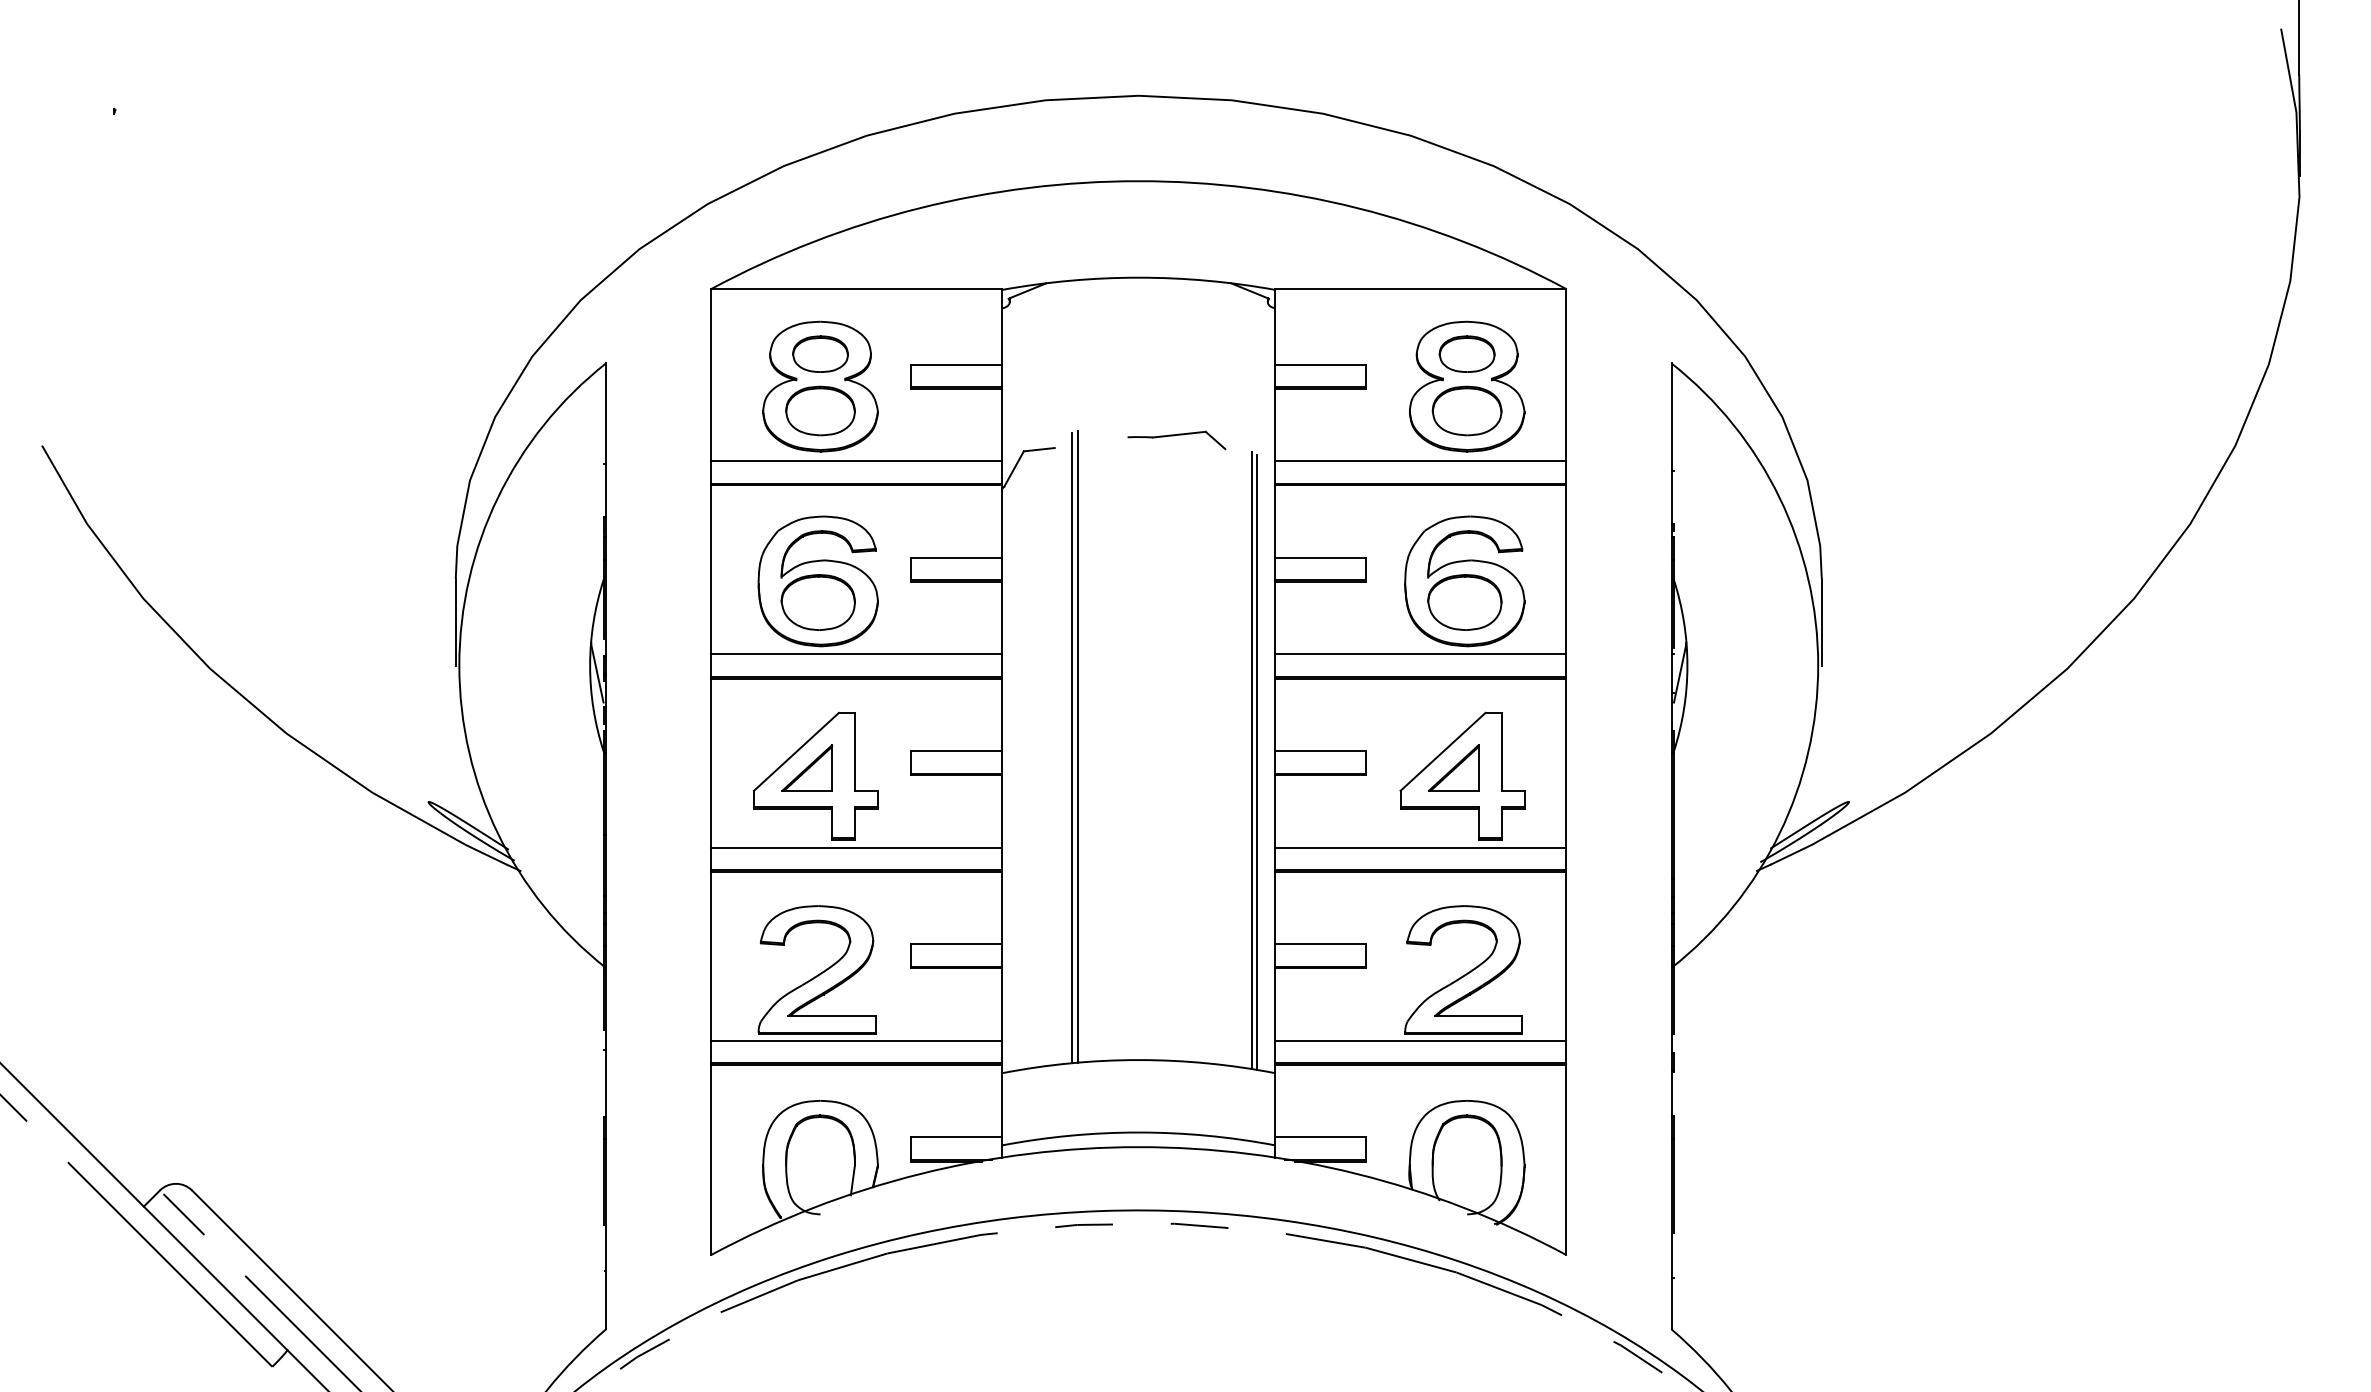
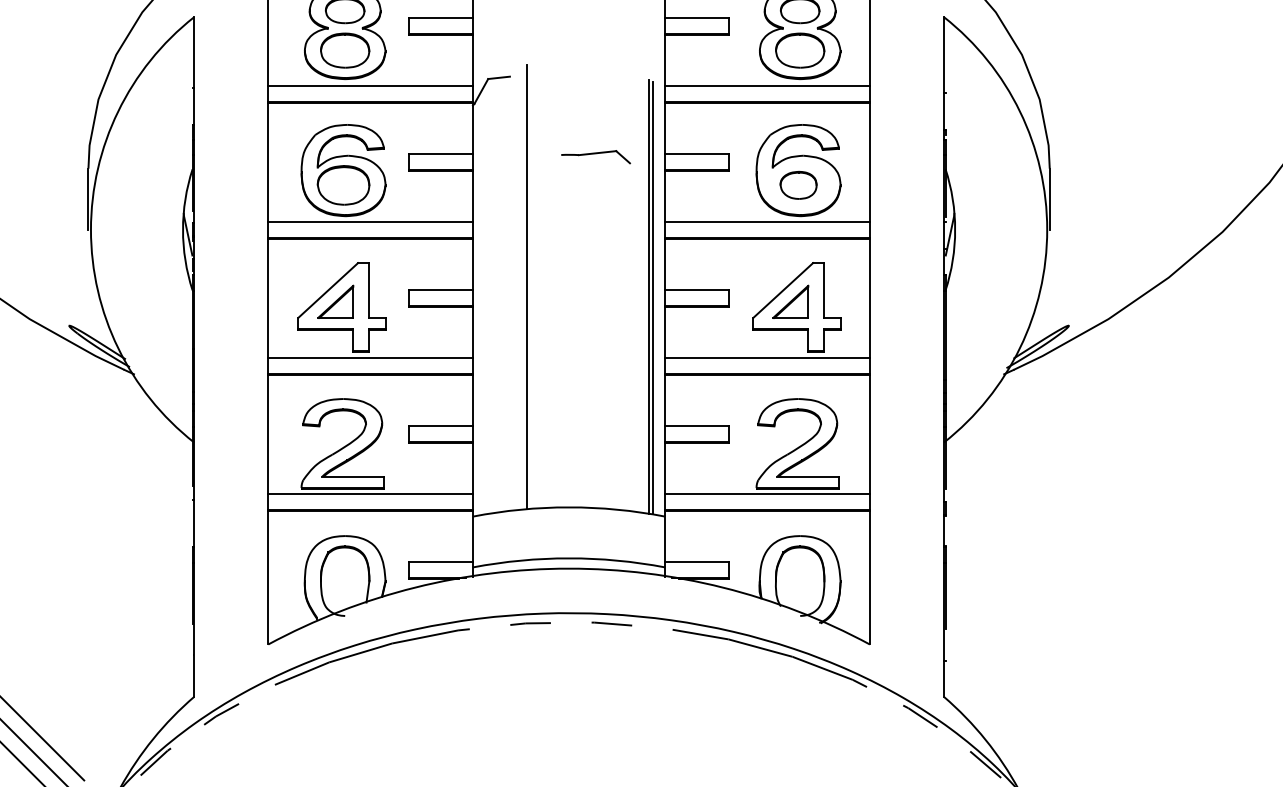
part: (1176, 440) -> (595, 157), moved
part: (1464, 602) -> (798, 185), size x0.7
line: (1072, 748) -> (522, 288), removed

